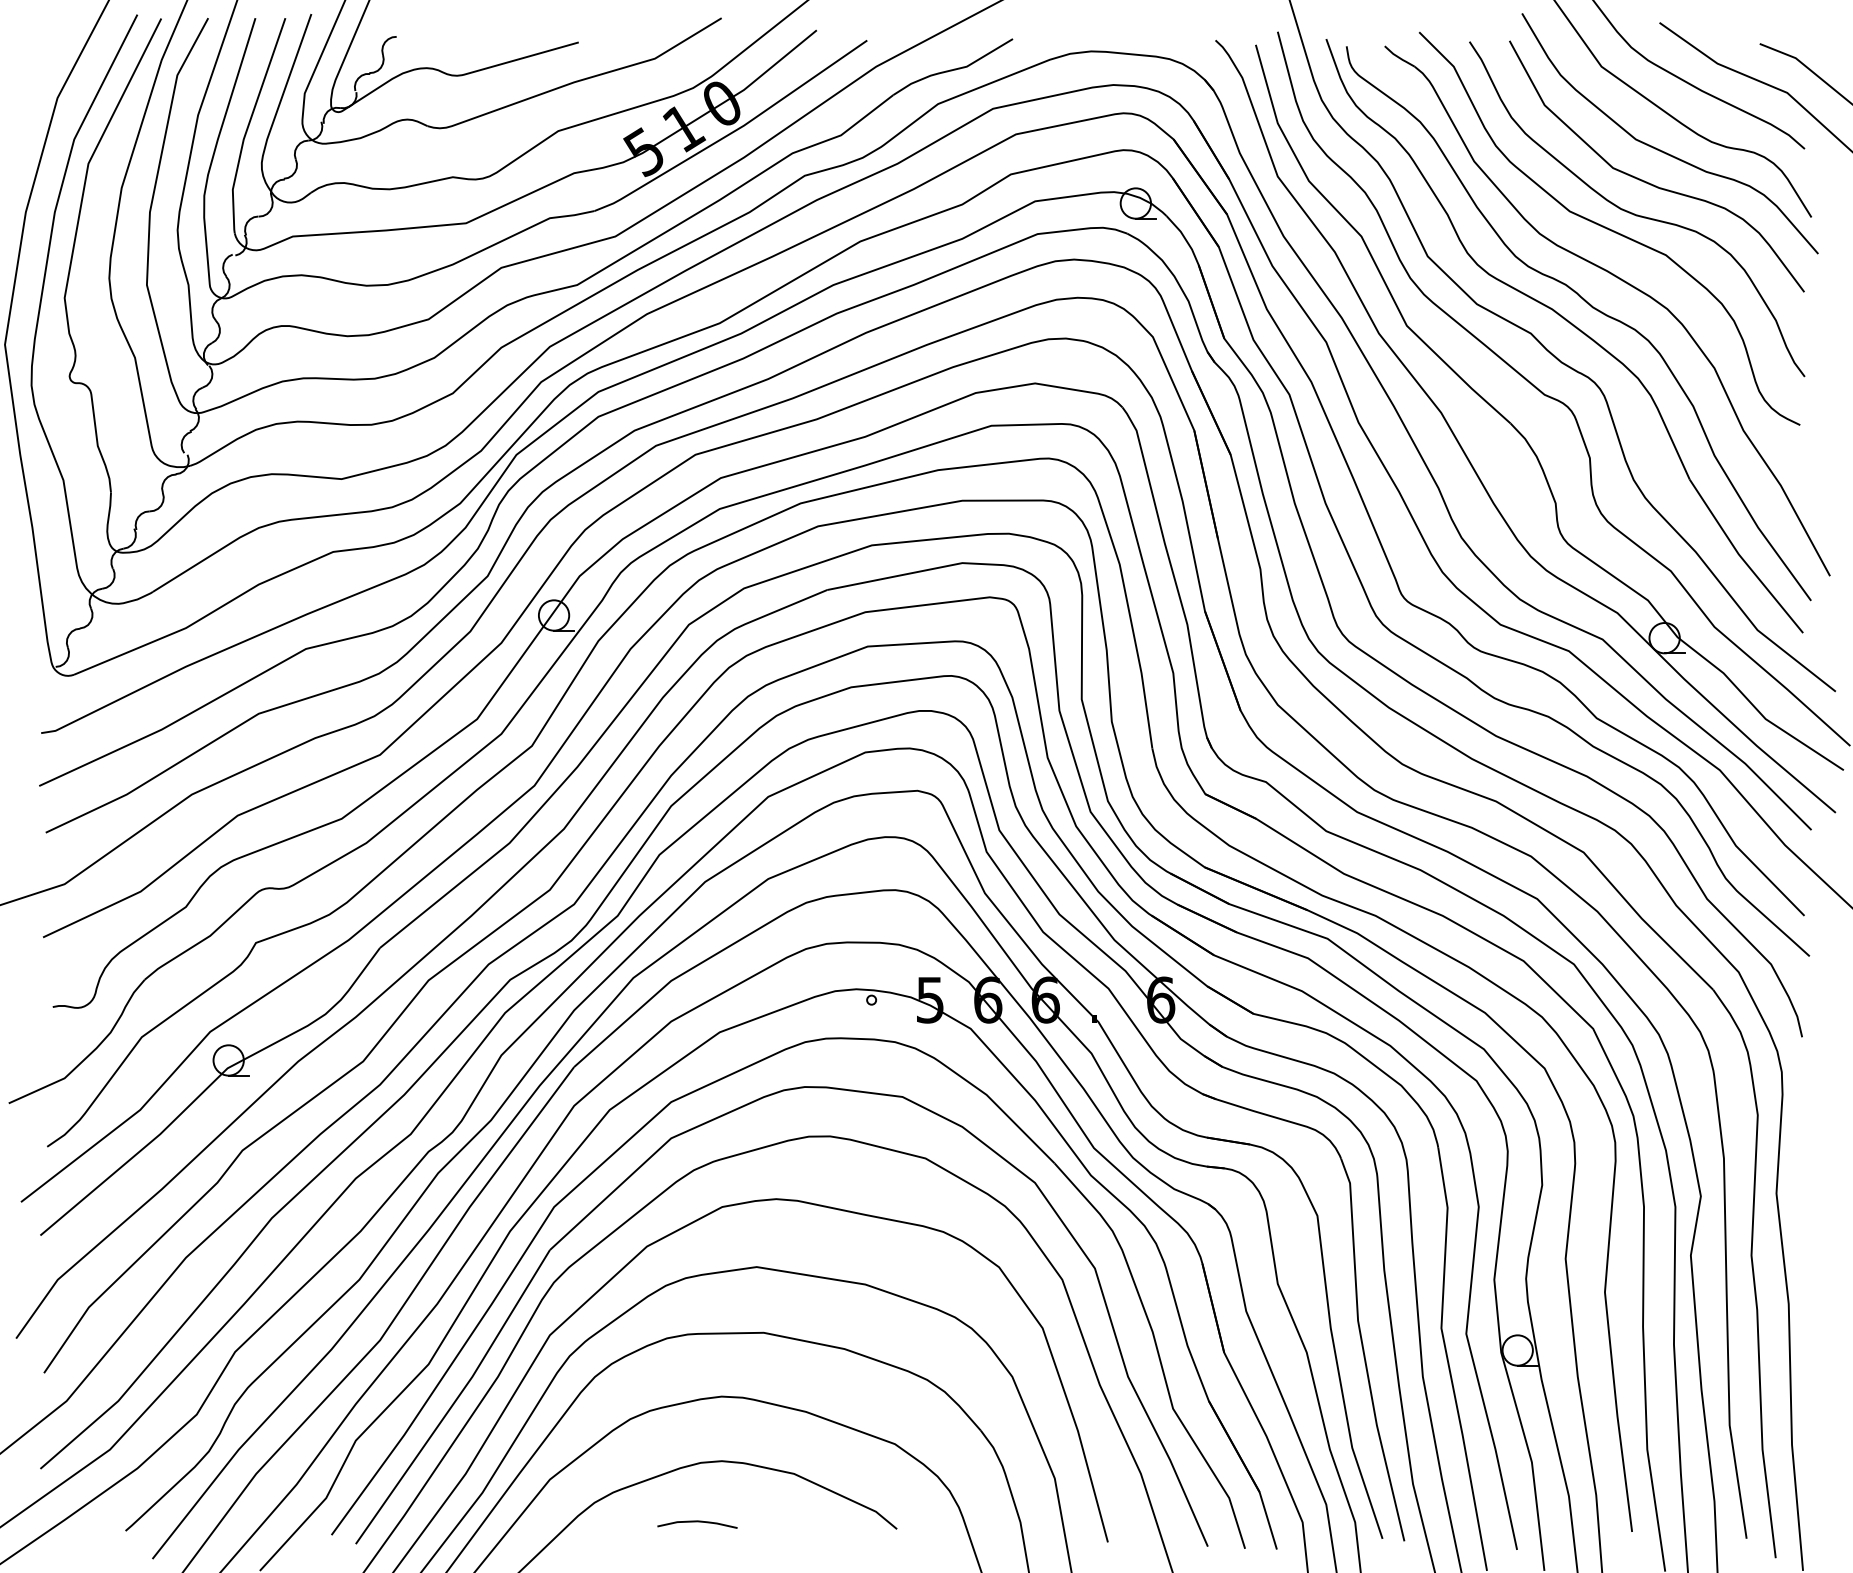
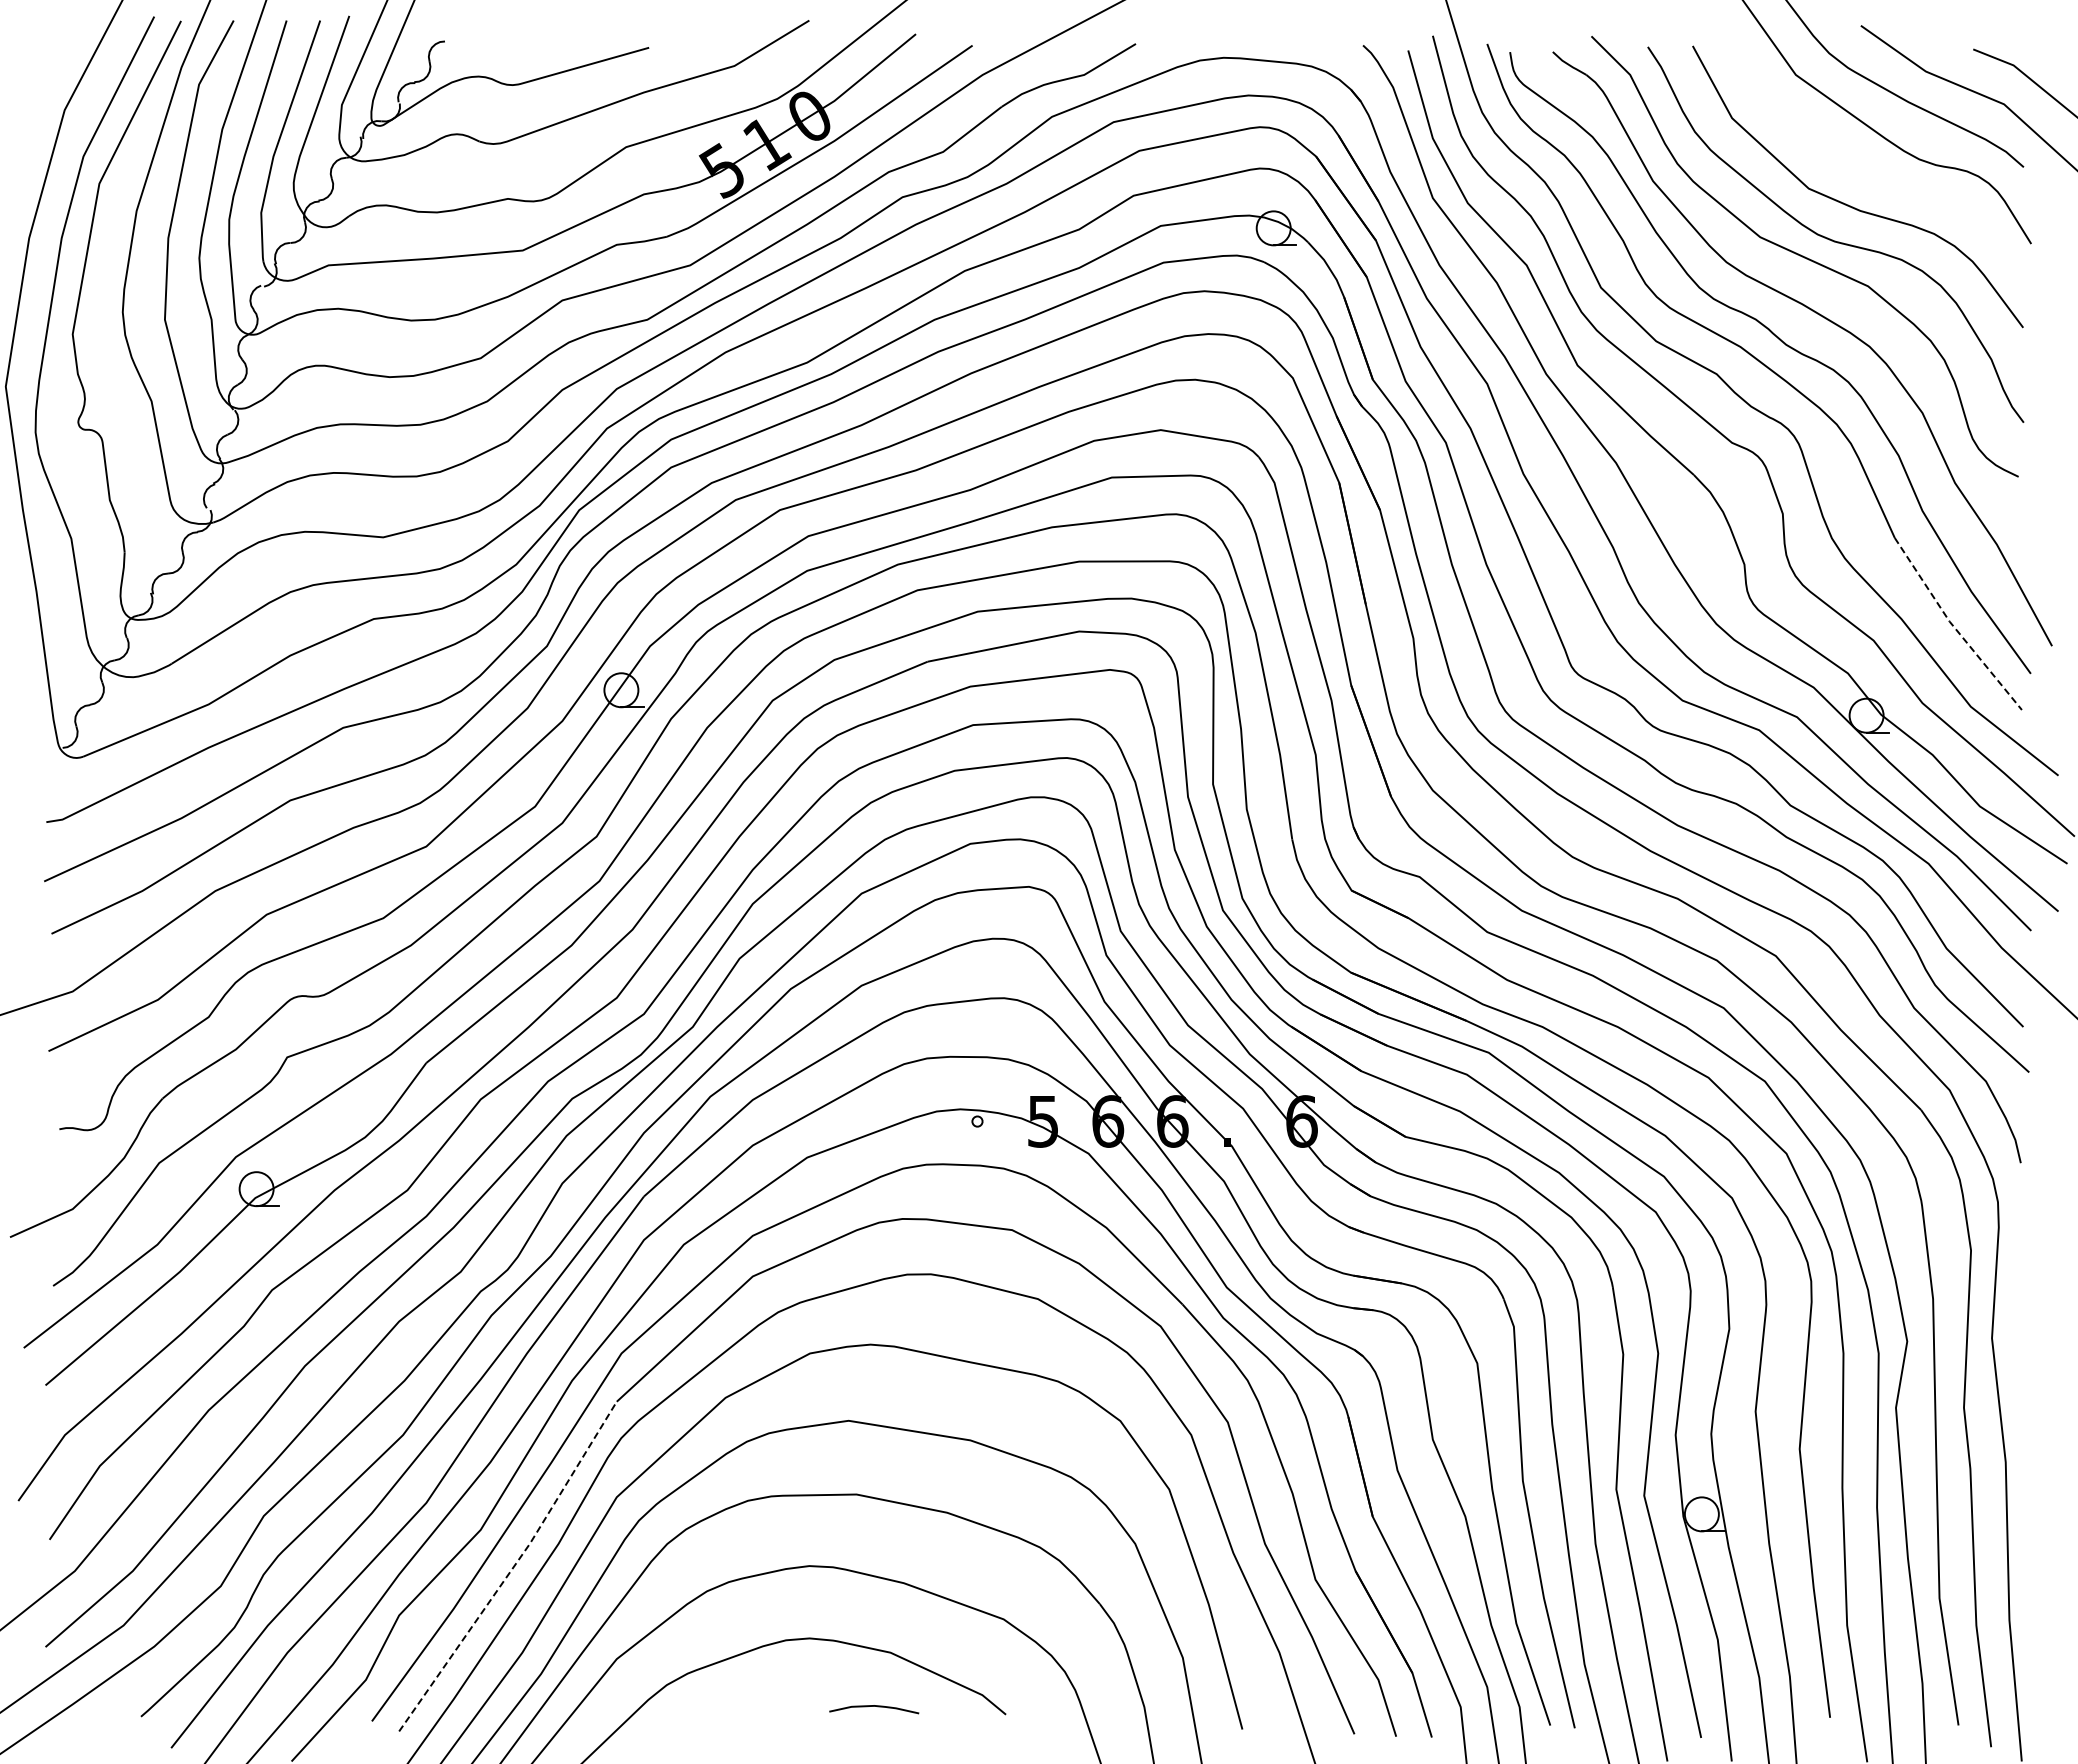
curve: (1661, 150) -> (1863, 168), removed
line: (1743, 559) -> (1954, 627), solid -> dashed
line: (456, 1398) -> (512, 1568), solid -> dashed
curve: (697, 1521) -> (874, 1706), moved

